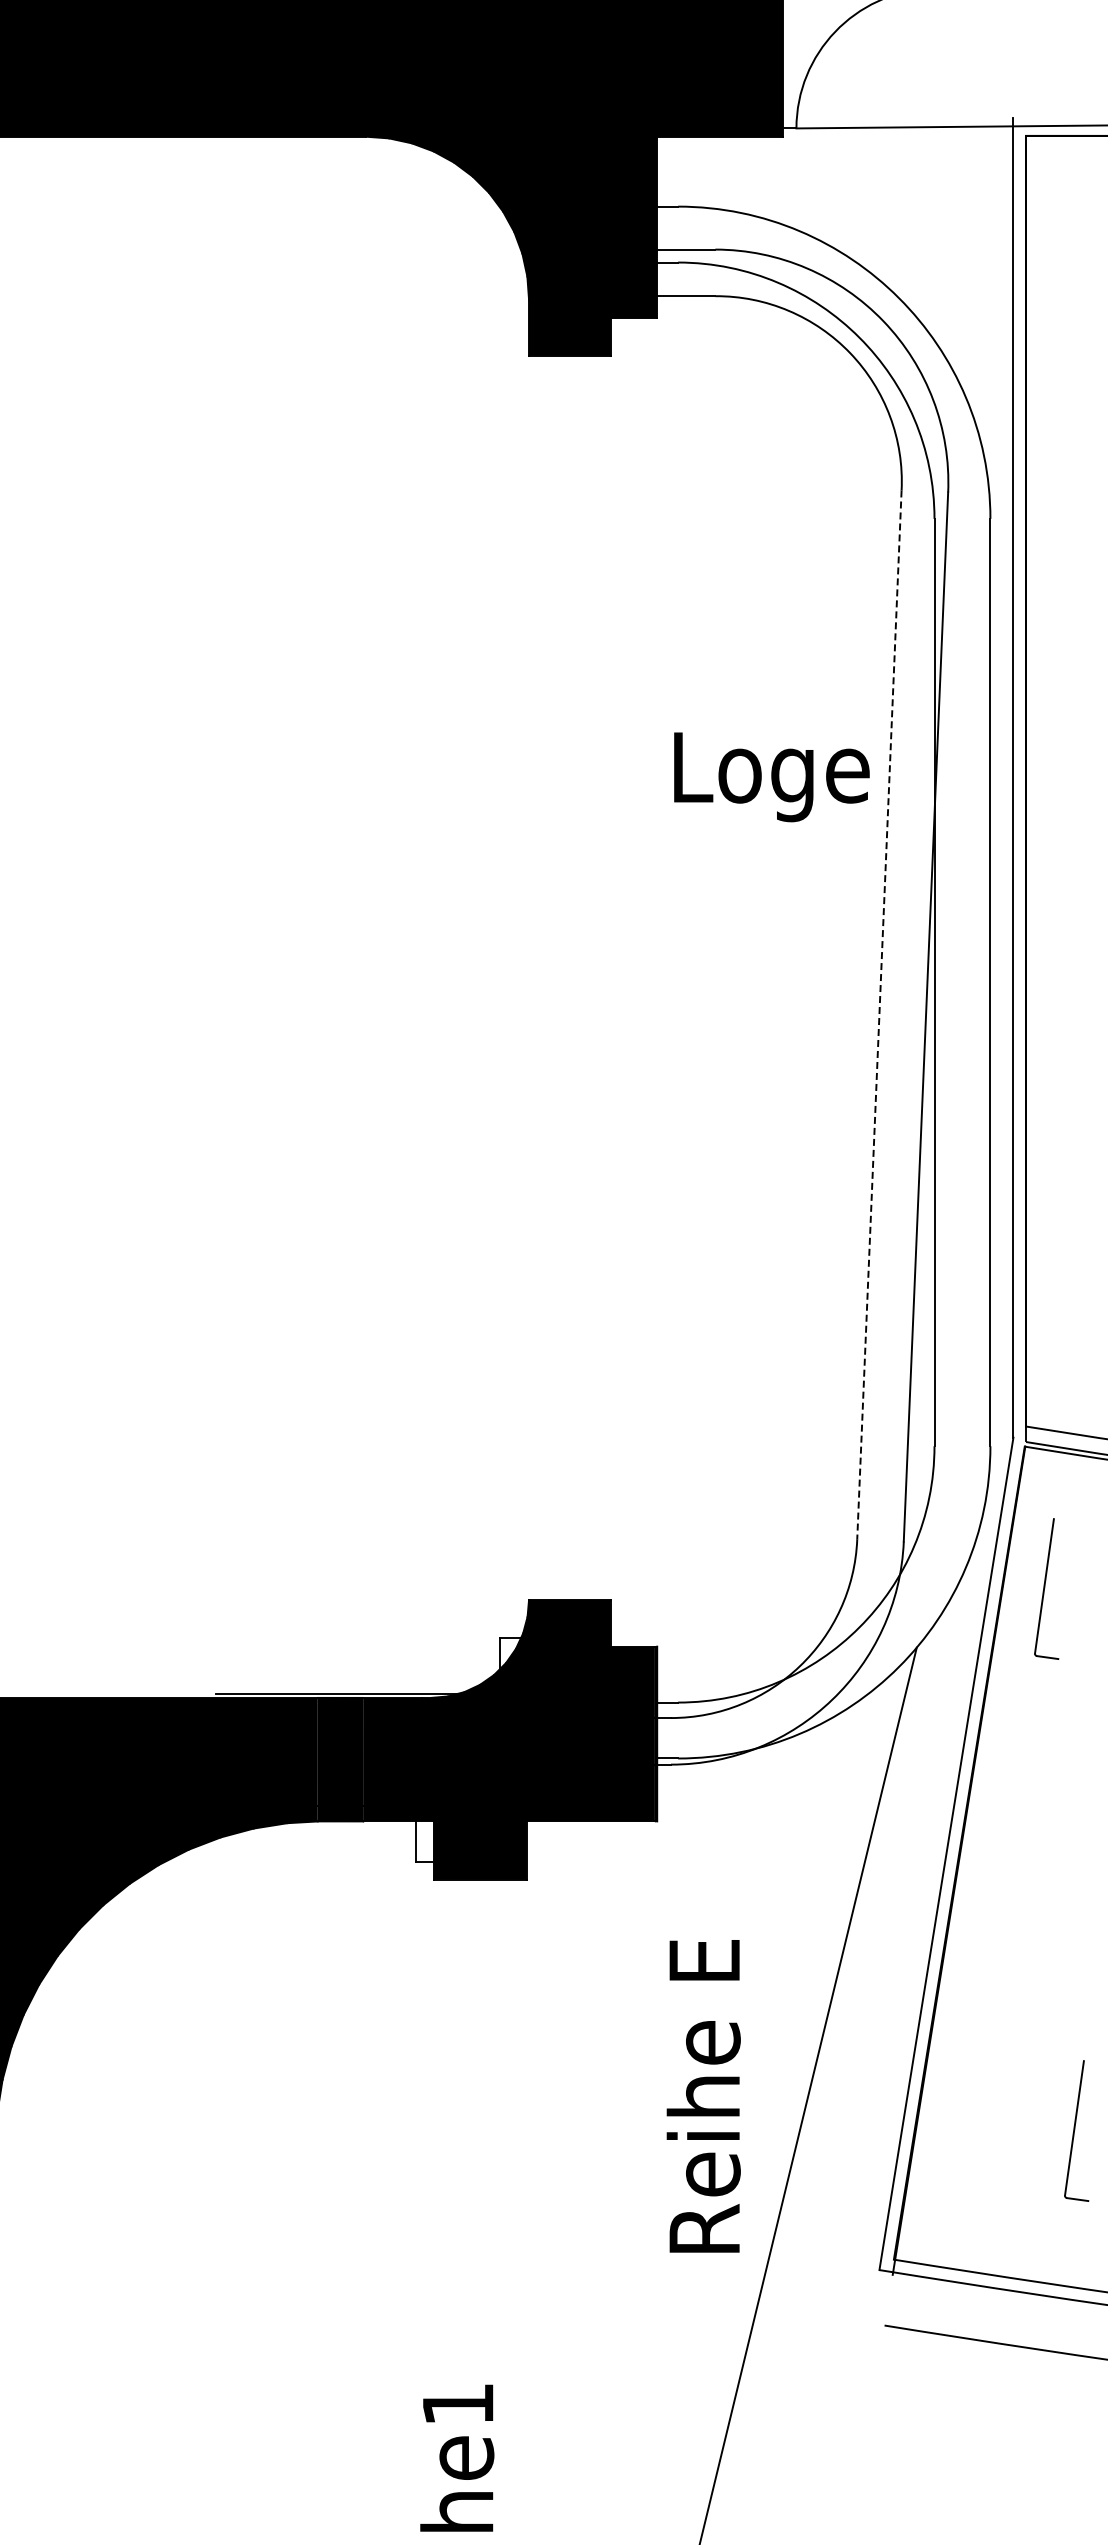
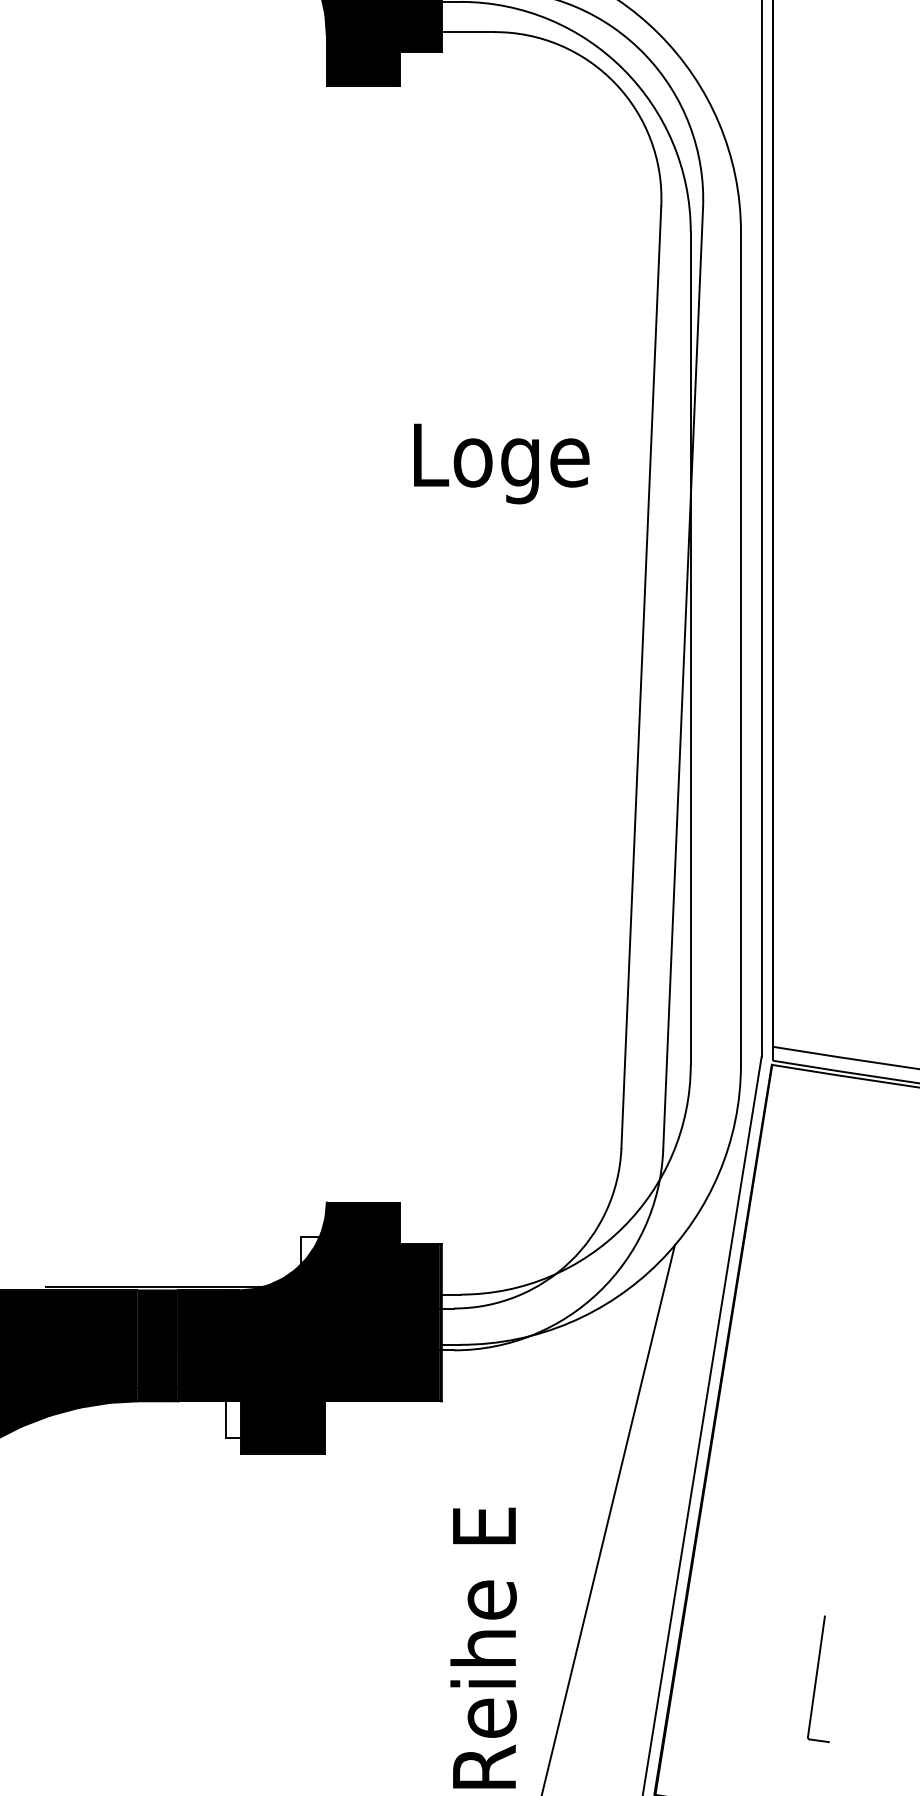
text: (771, 777) -> (501, 464), moved
line: (879, 1015) -> (641, 677), dashed -> solid
part: (1046, 1588) -> (791, 1192), removed

